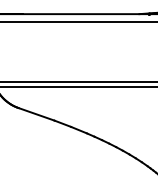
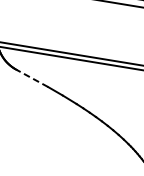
line: (36, 114) -> (32, 78), solid -> dashed

